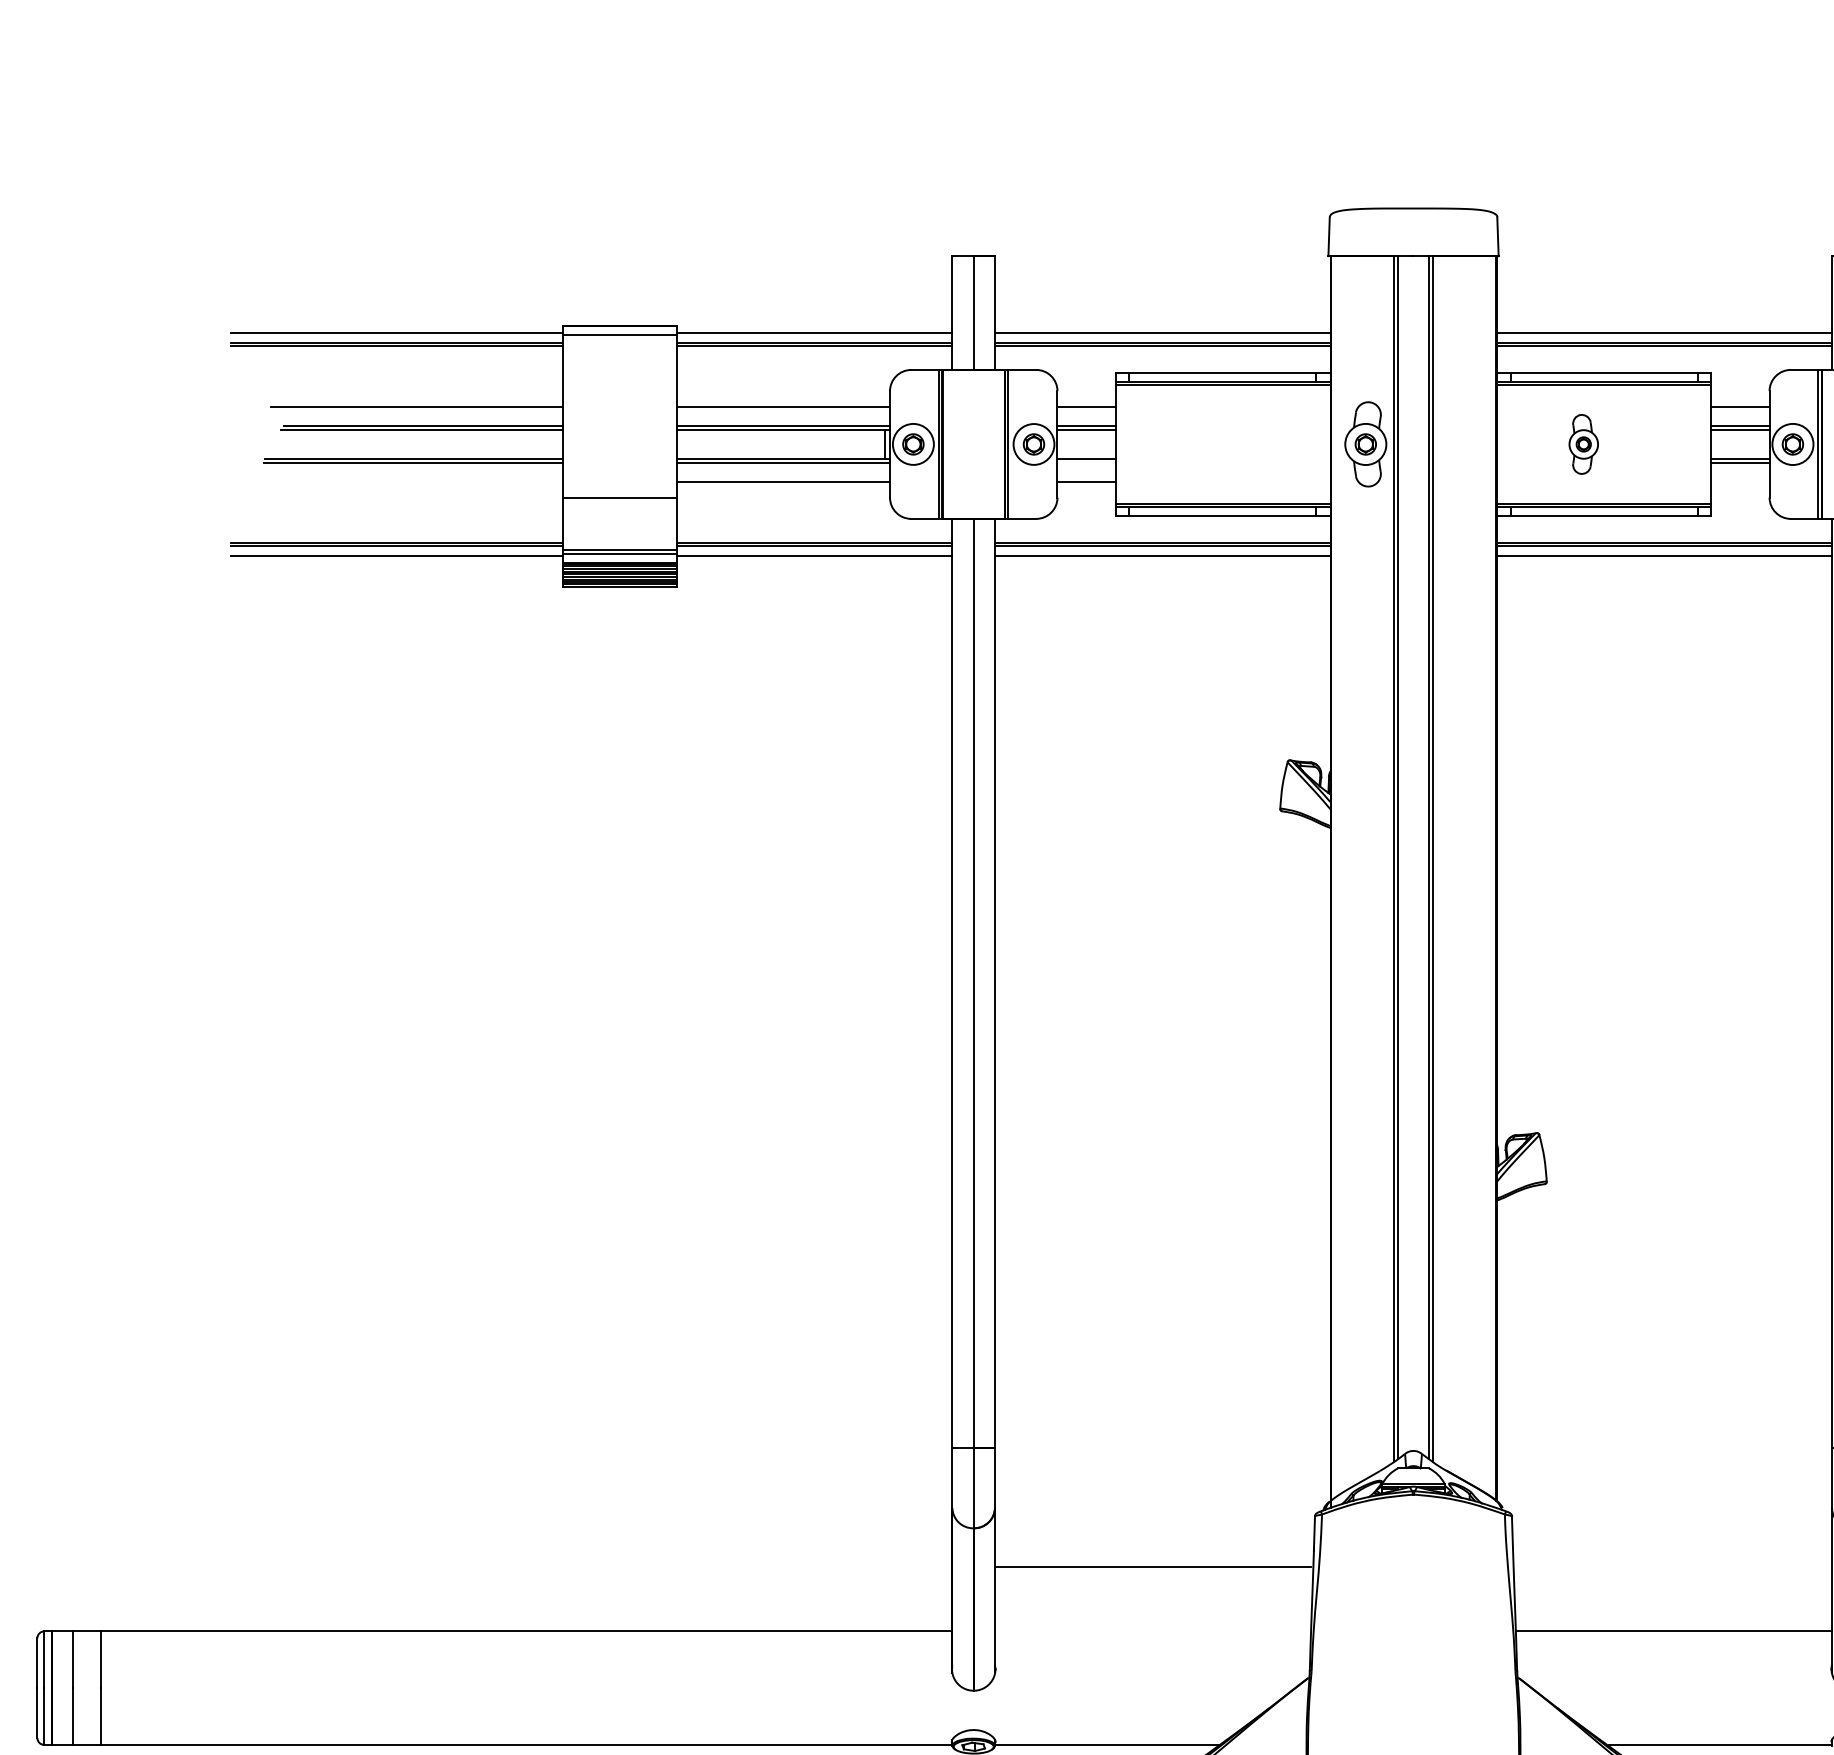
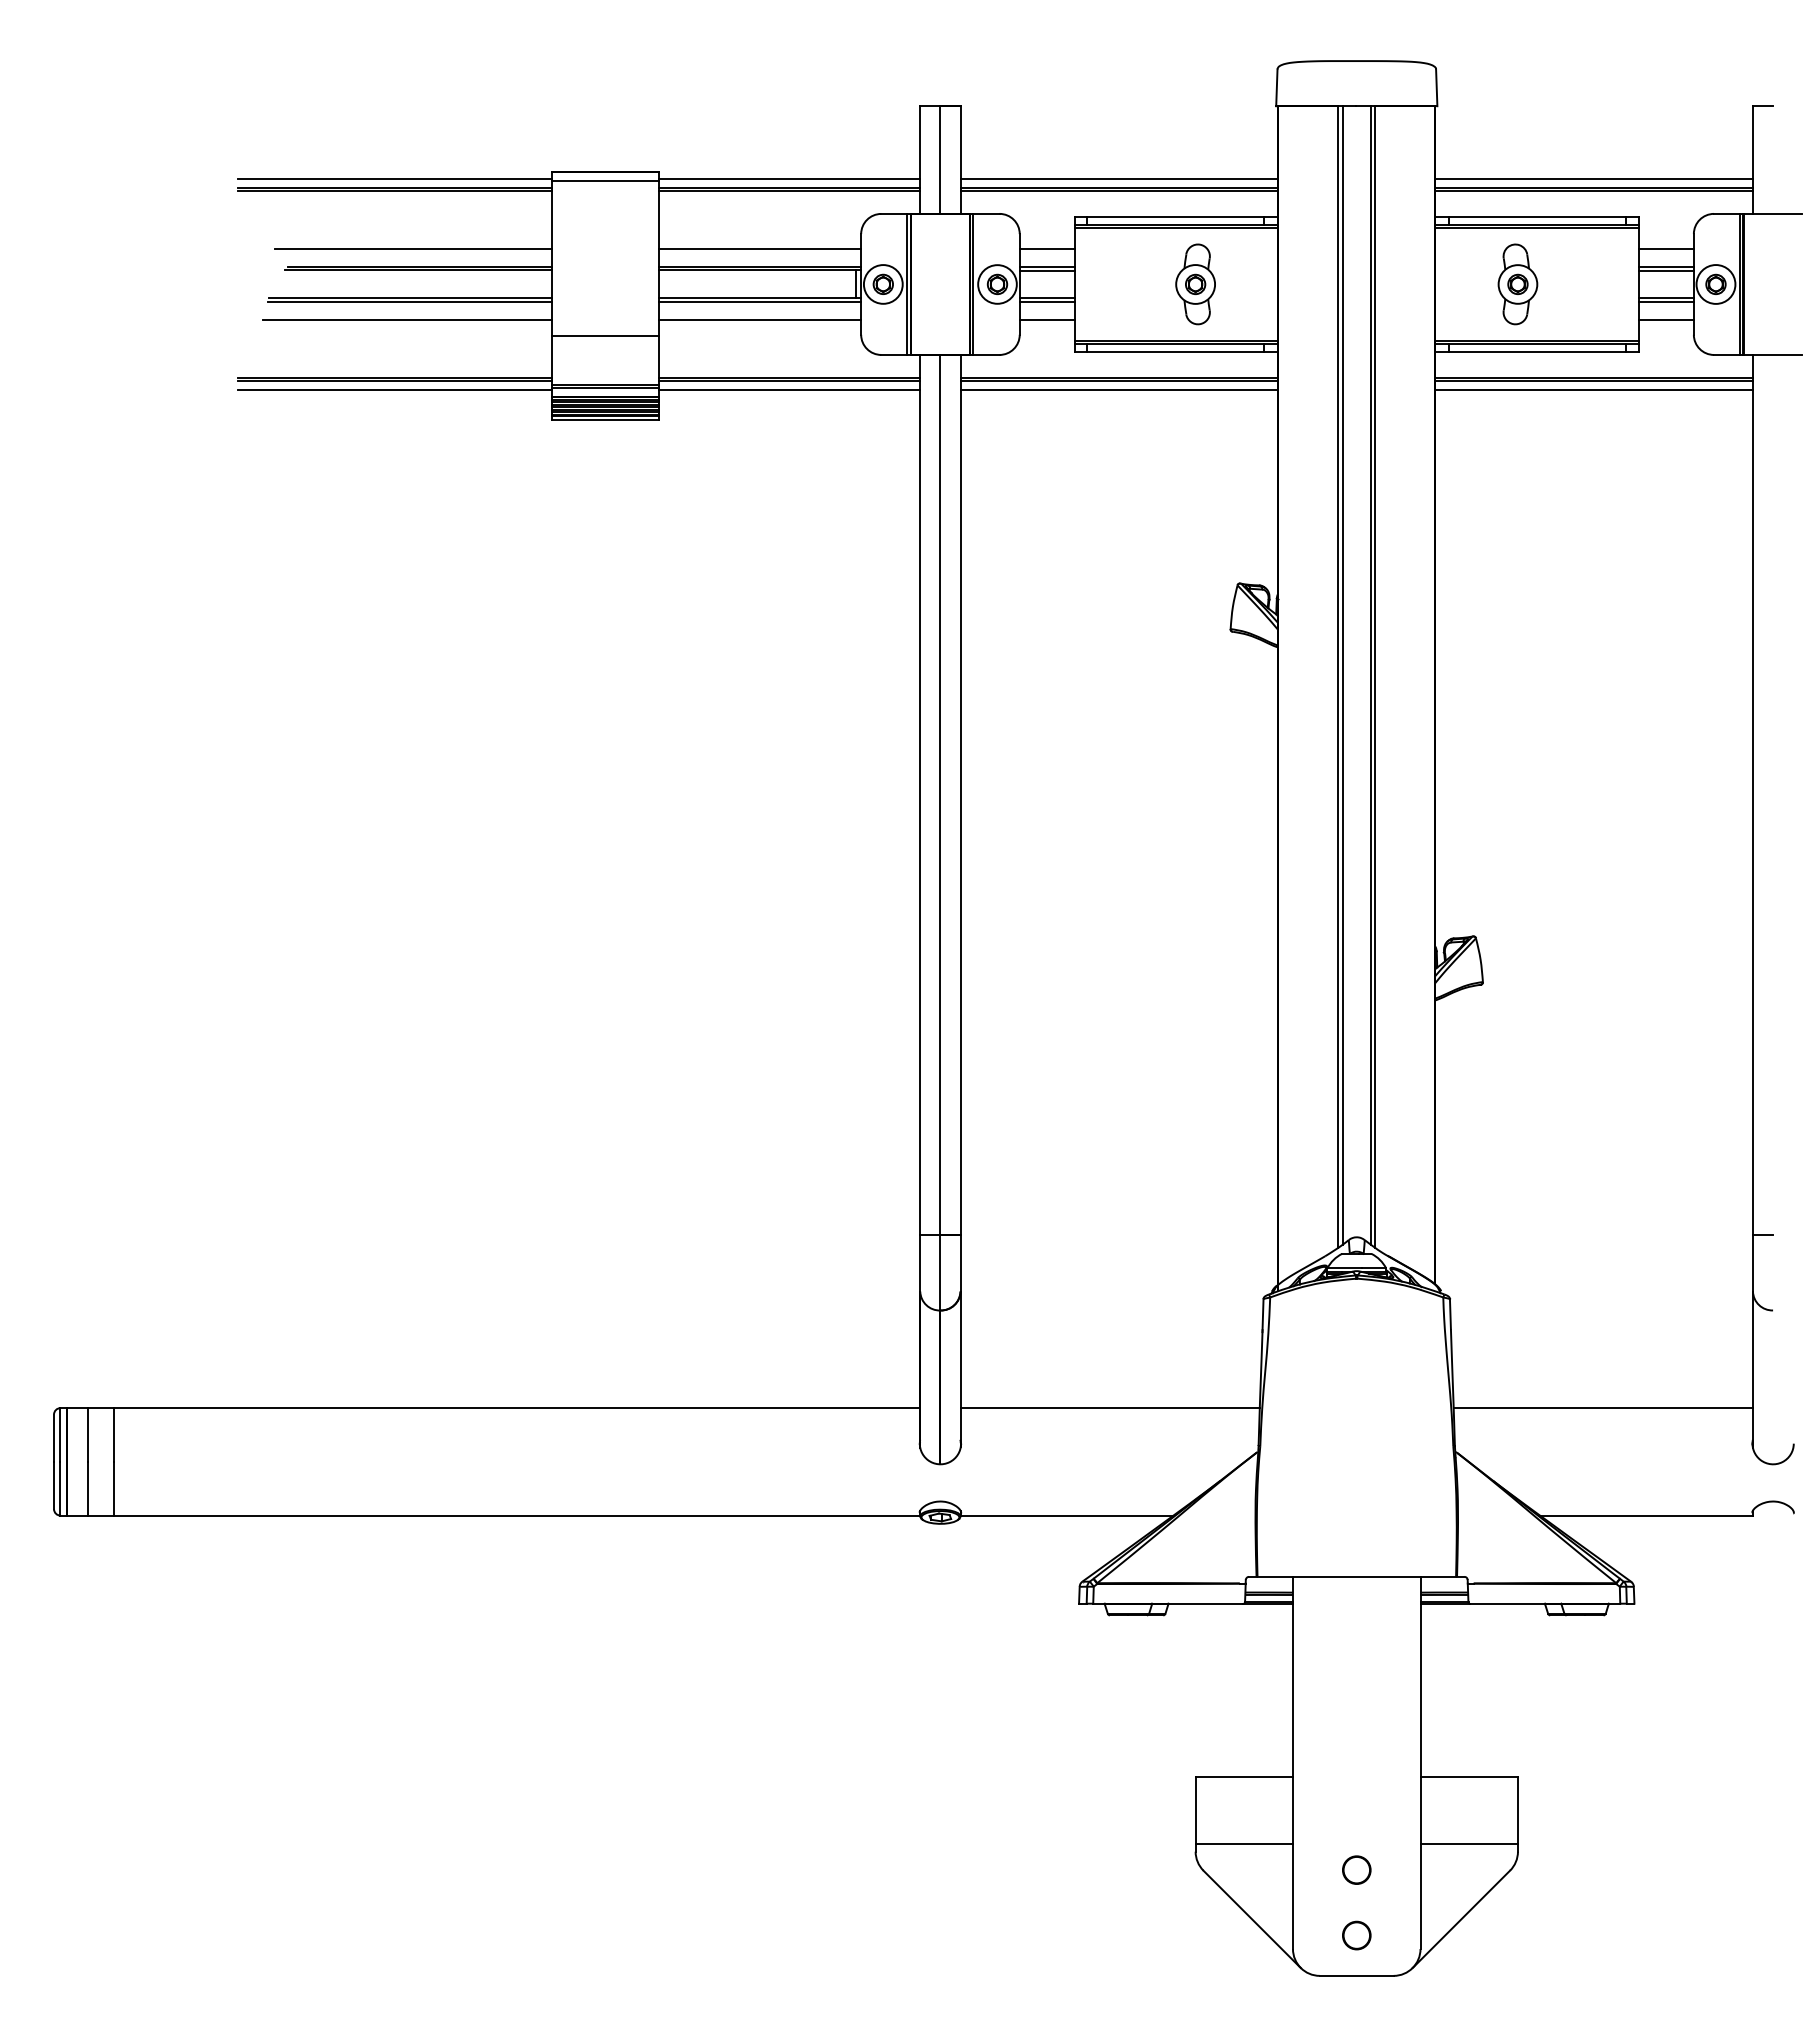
part: (1365, 444) -> (1195, 284), moved
part: (1583, 444) -> (1517, 284), size x1.43
line: (1085, 462) -> (1046, 301), added
line: (410, 481) -> (407, 319), added
line: (1739, 481) -> (1665, 319), added
line: (1152, 1567) -> (1109, 1408), moved

